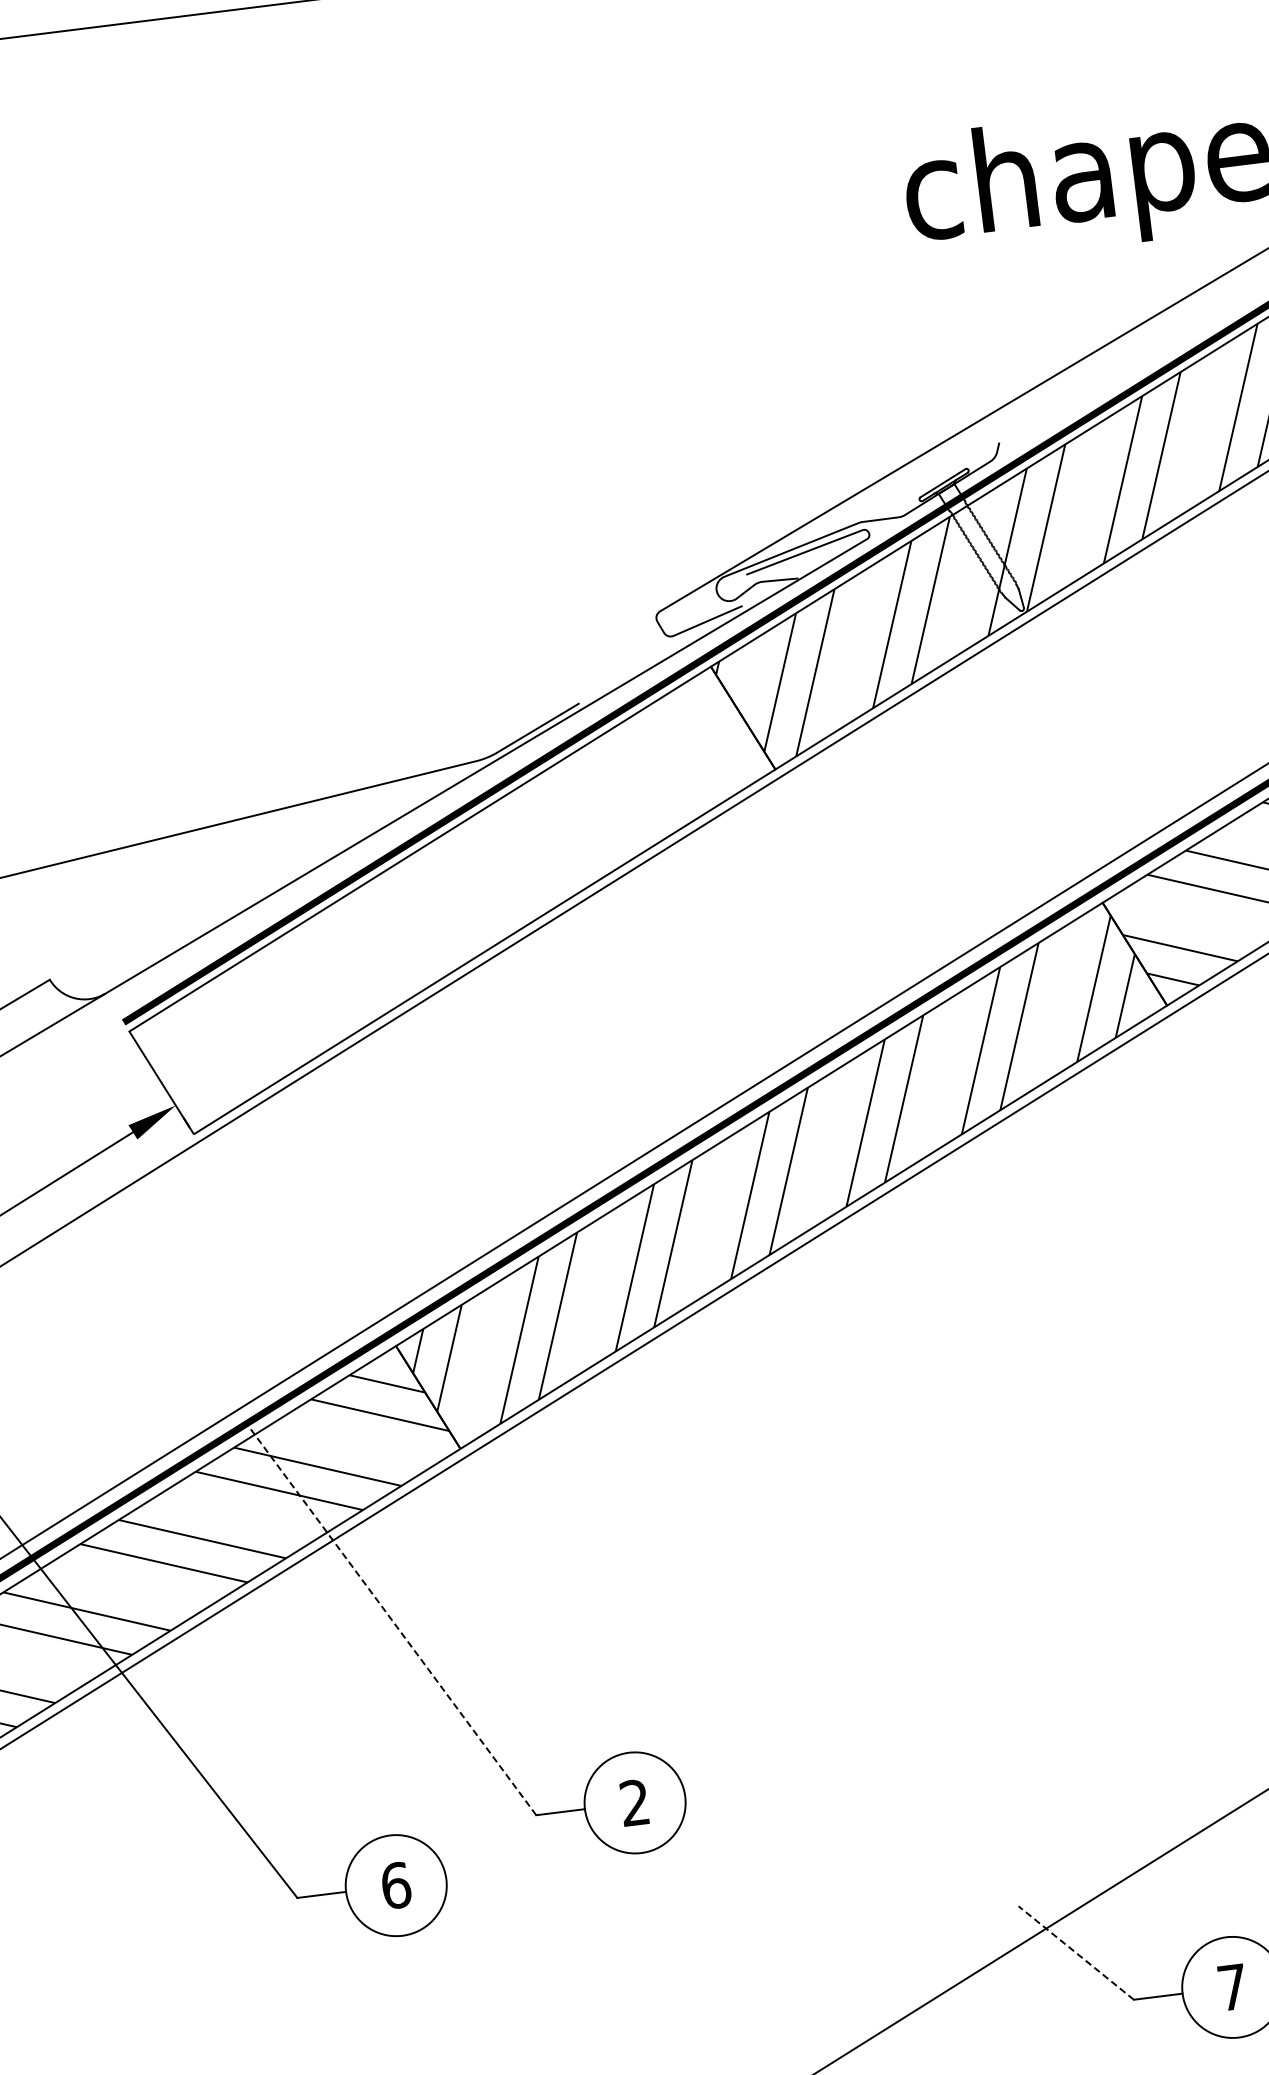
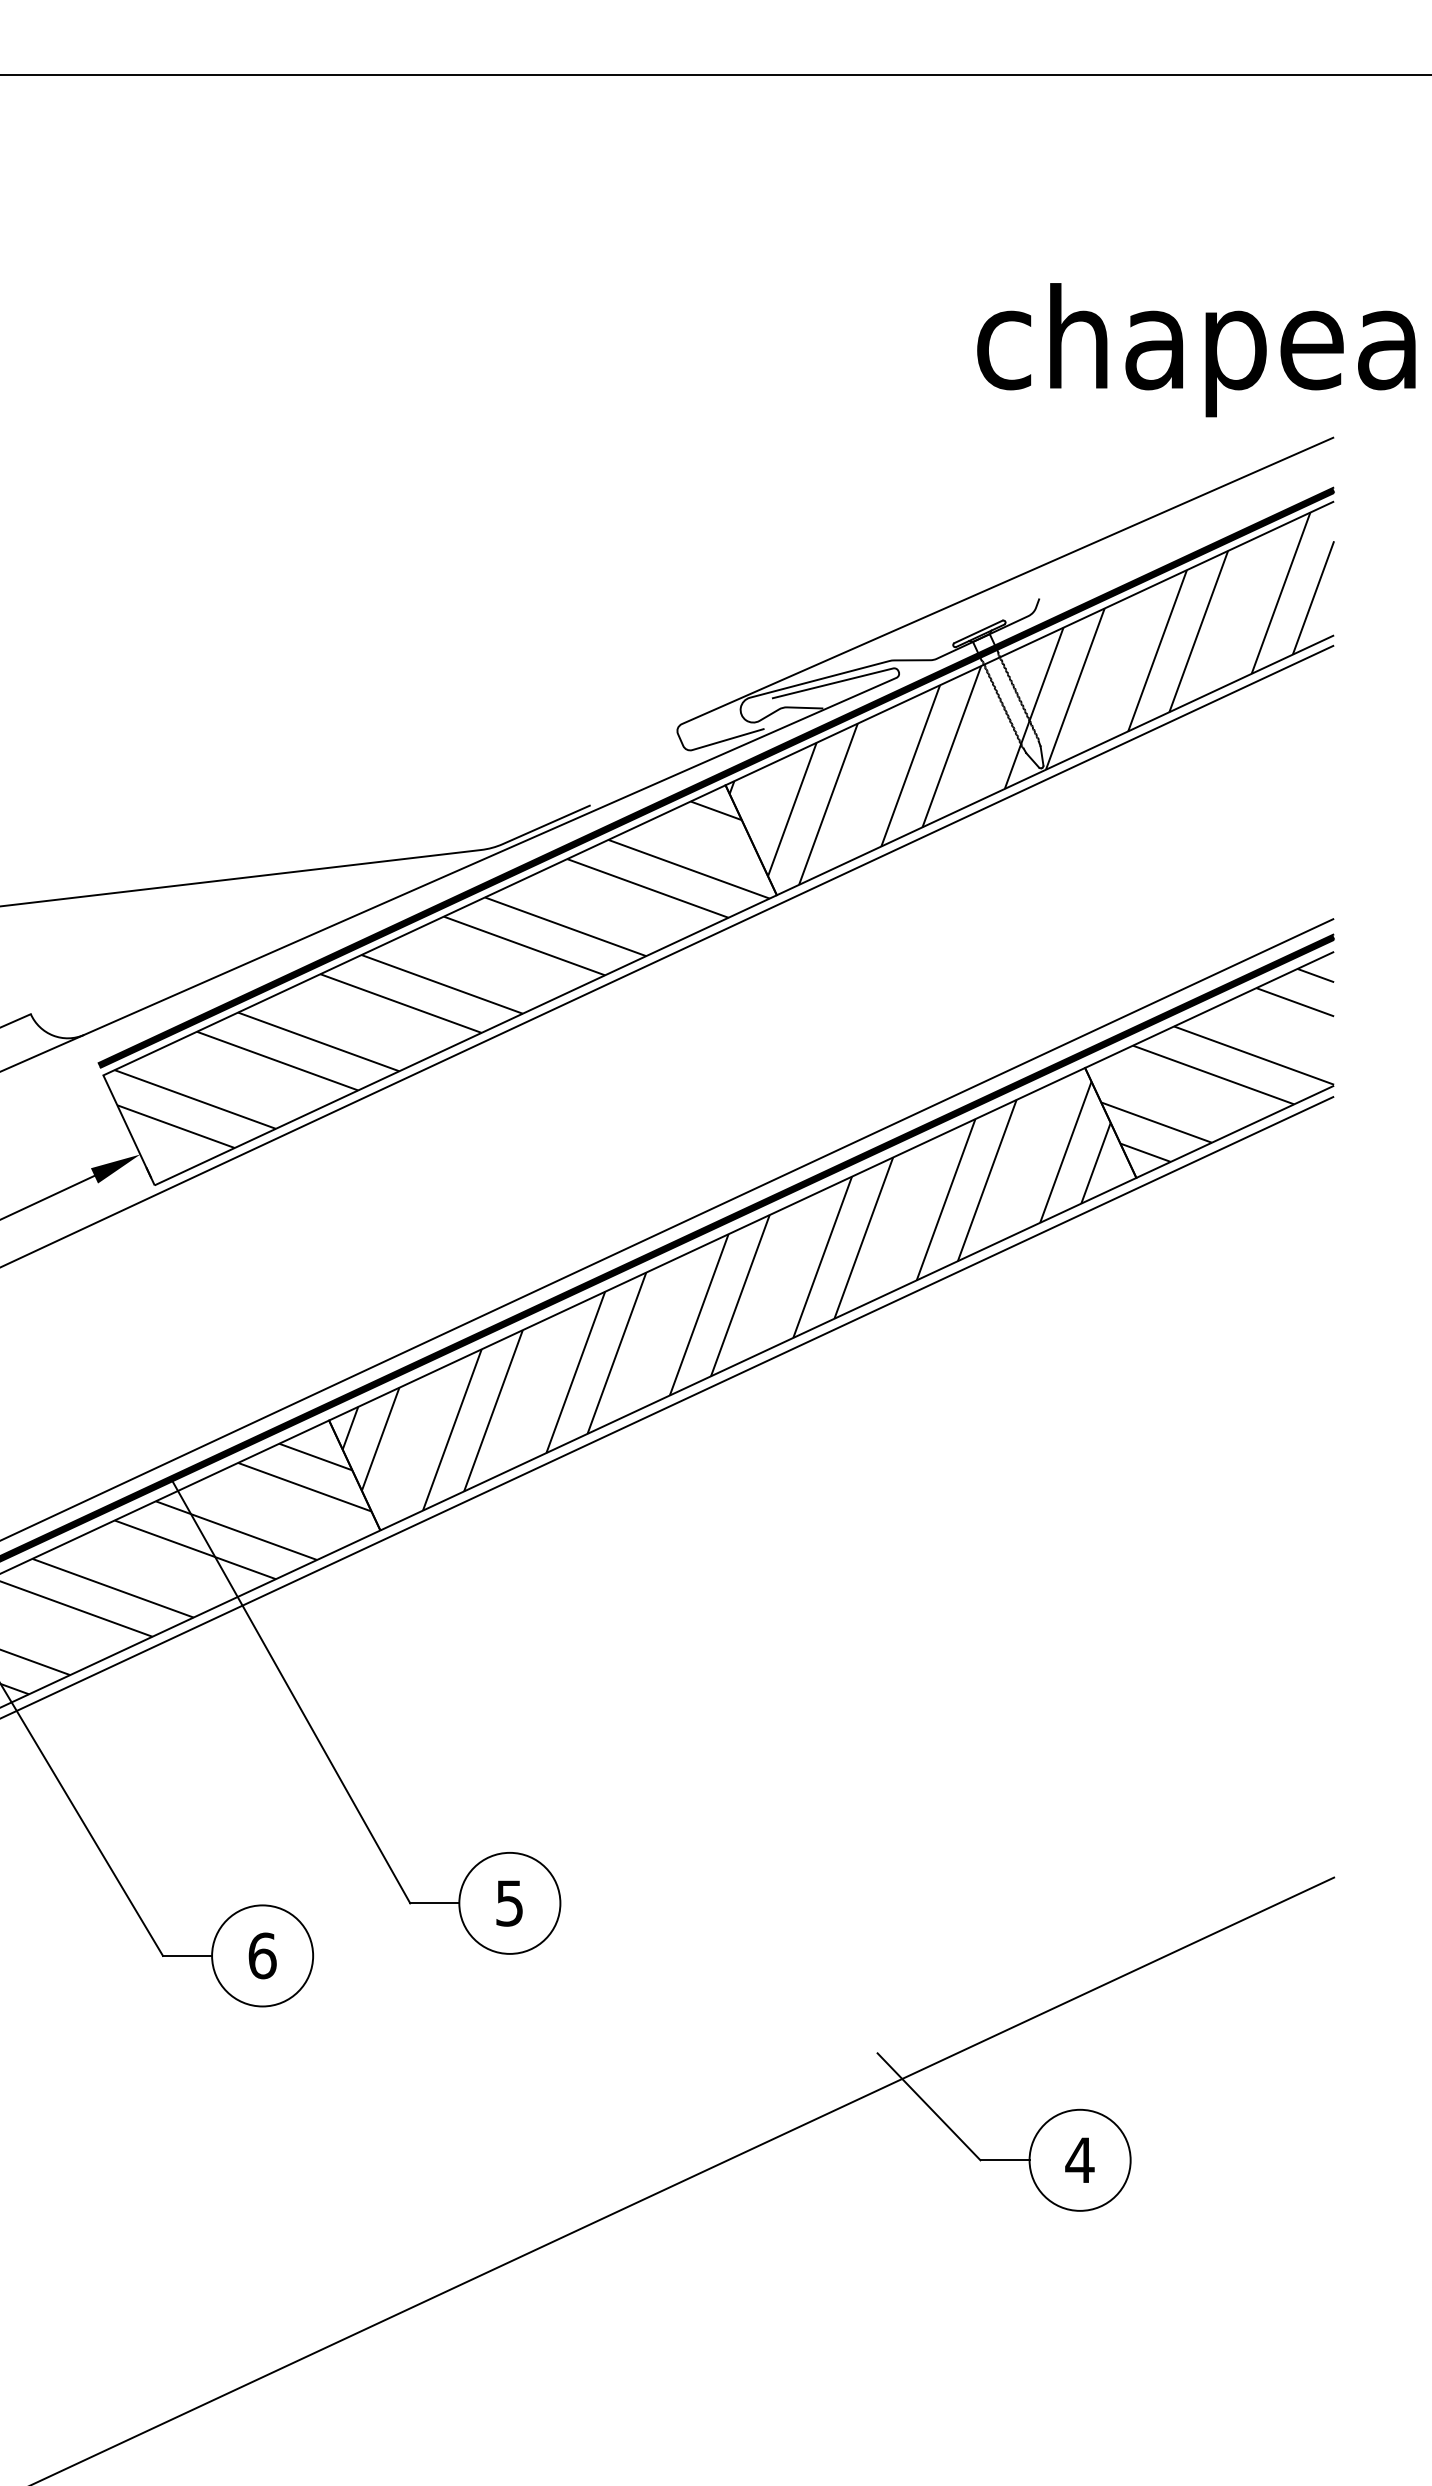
hatch: (452, 889) -> (441, 974), added
line: (391, 1618) -> (290, 1690), dashed -> solid
text: (634, 1803) -> (509, 1903), 2 -> 5
line: (1075, 1952) -> (928, 2106), dashed -> solid
text: (1232, 1986) -> (1079, 2159), 7 -> 4

